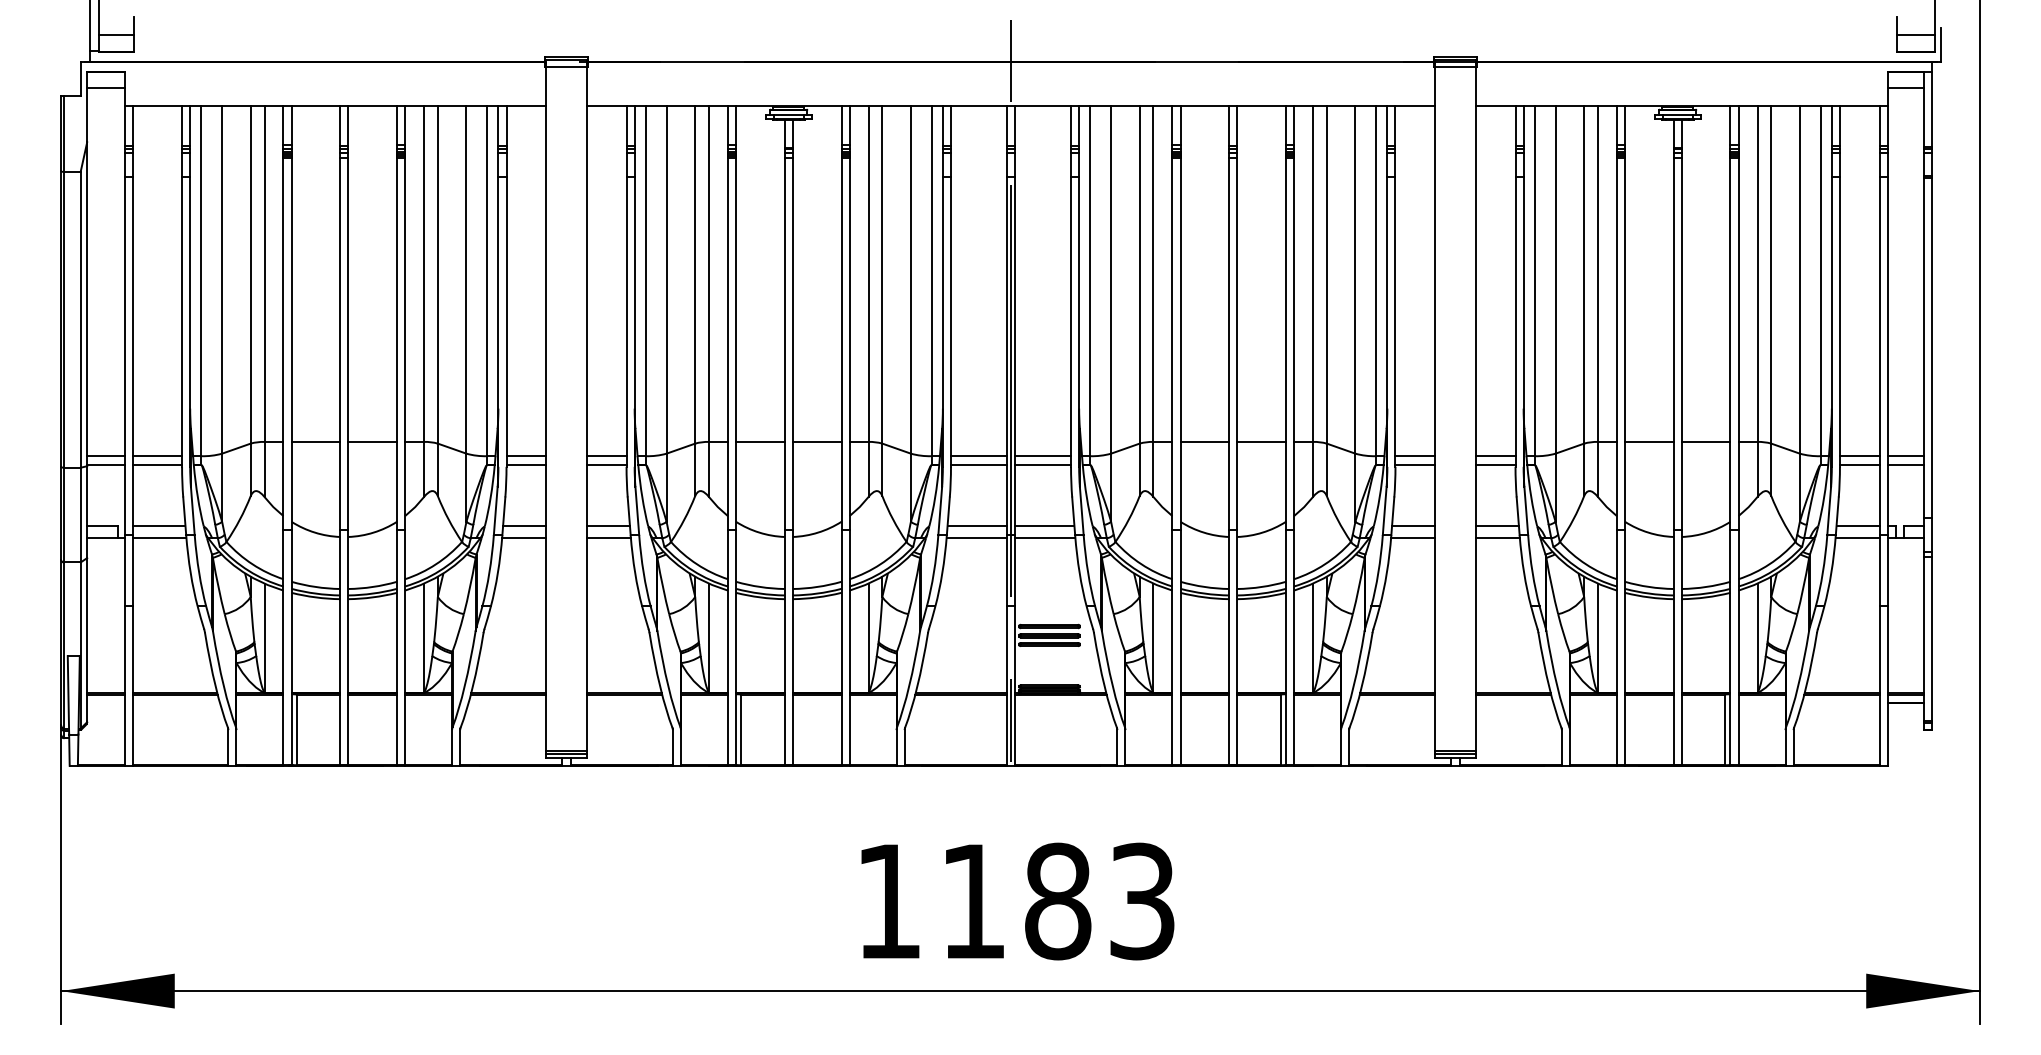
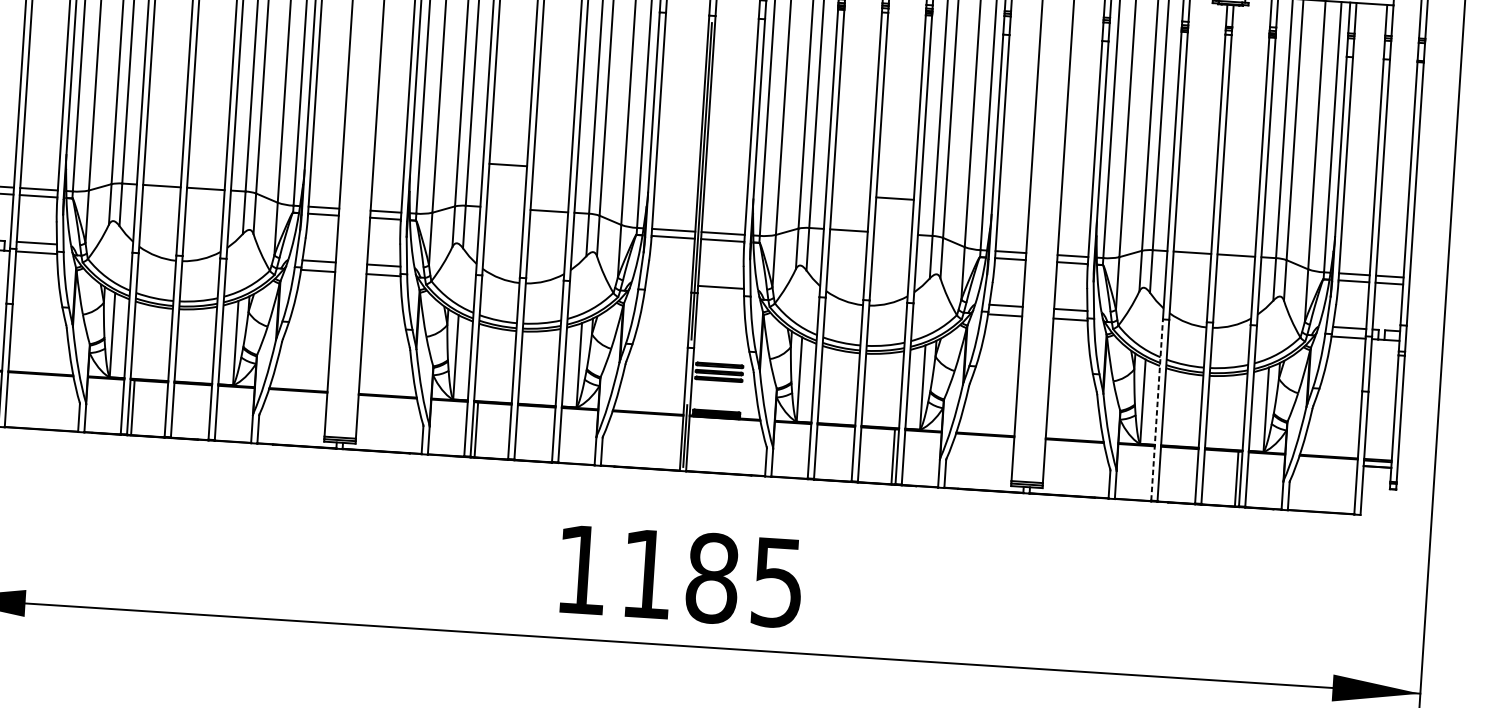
line: (760, 441) -> (508, 164), moved
line: (1261, 441) -> (895, 198), moved
line: (976, 525) -> (668, 283), removed
line: (976, 538) -> (667, 293), removed
line: (1045, 538) -> (720, 297), removed
line: (1616, 647) -> (1156, 409), solid -> dashed
text: (1142, 901) -> (777, 582), 1183 -> 1185

